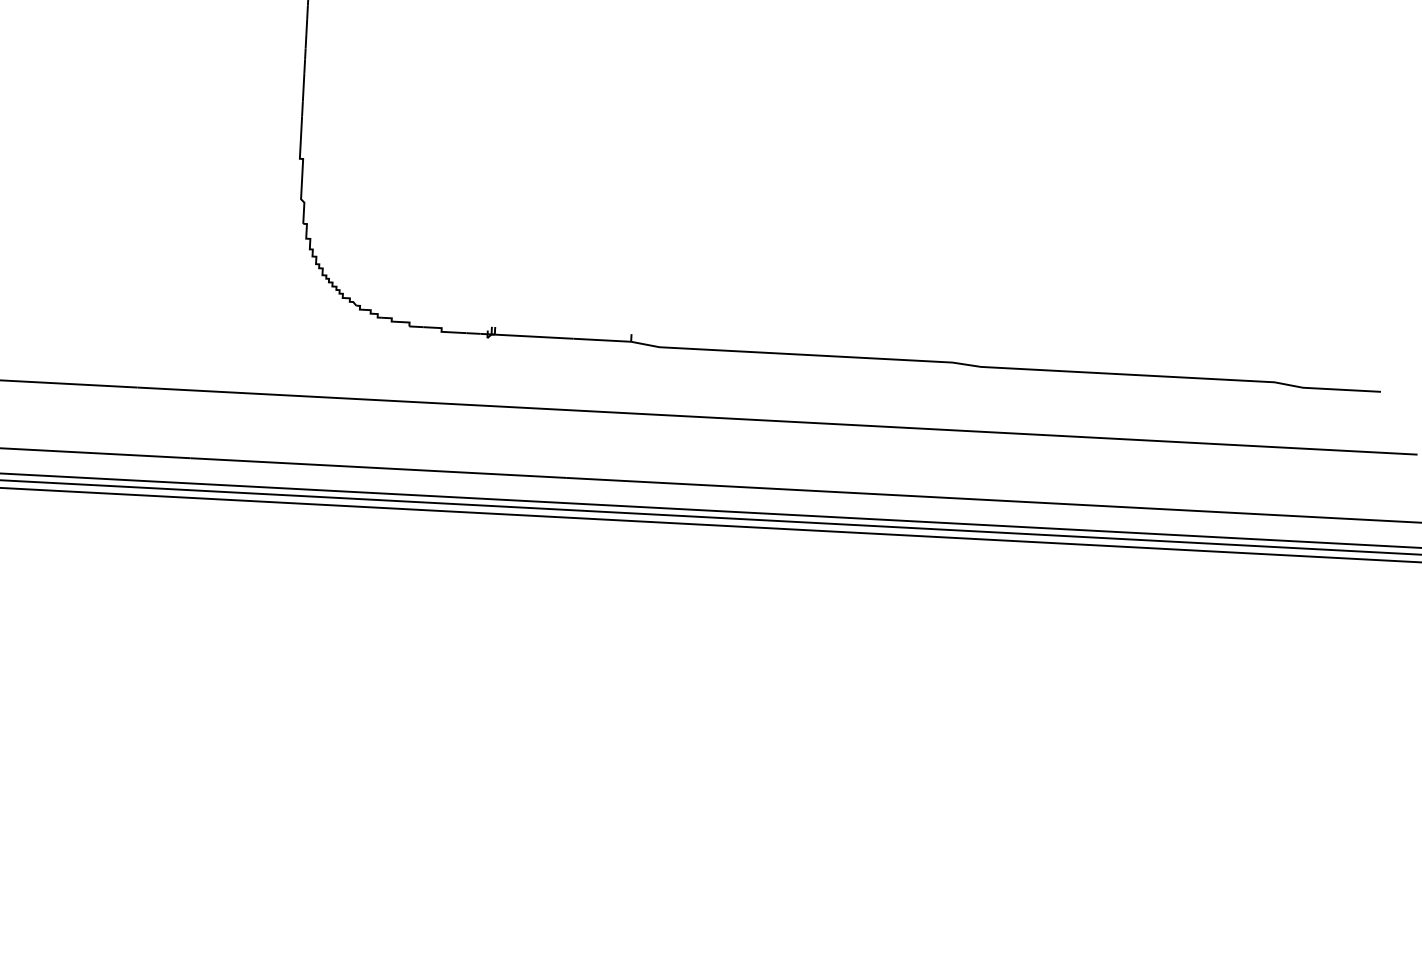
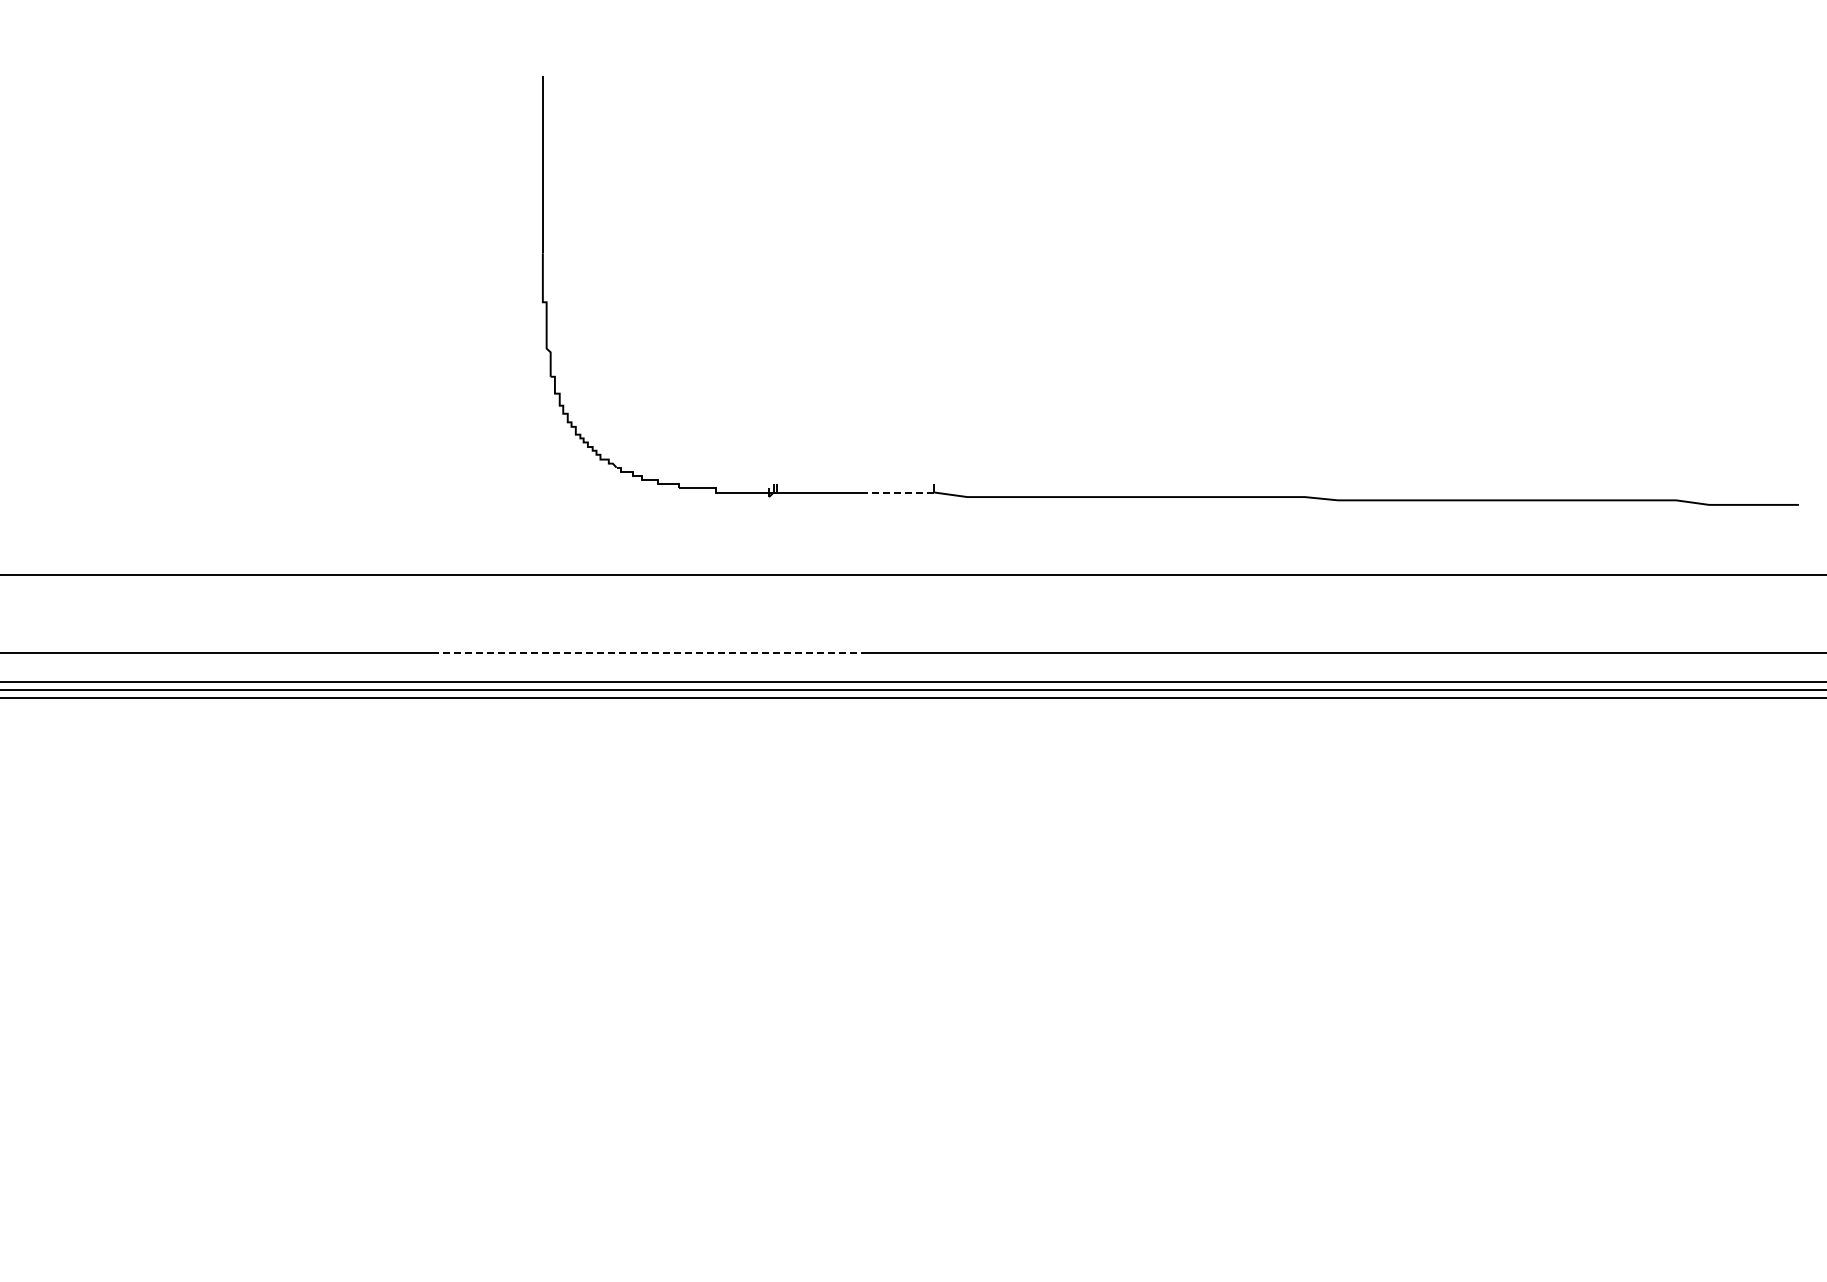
line: (601, 340) -> (900, 492), solid -> dashed
line: (378, 467) -> (651, 652), solid -> dashed

